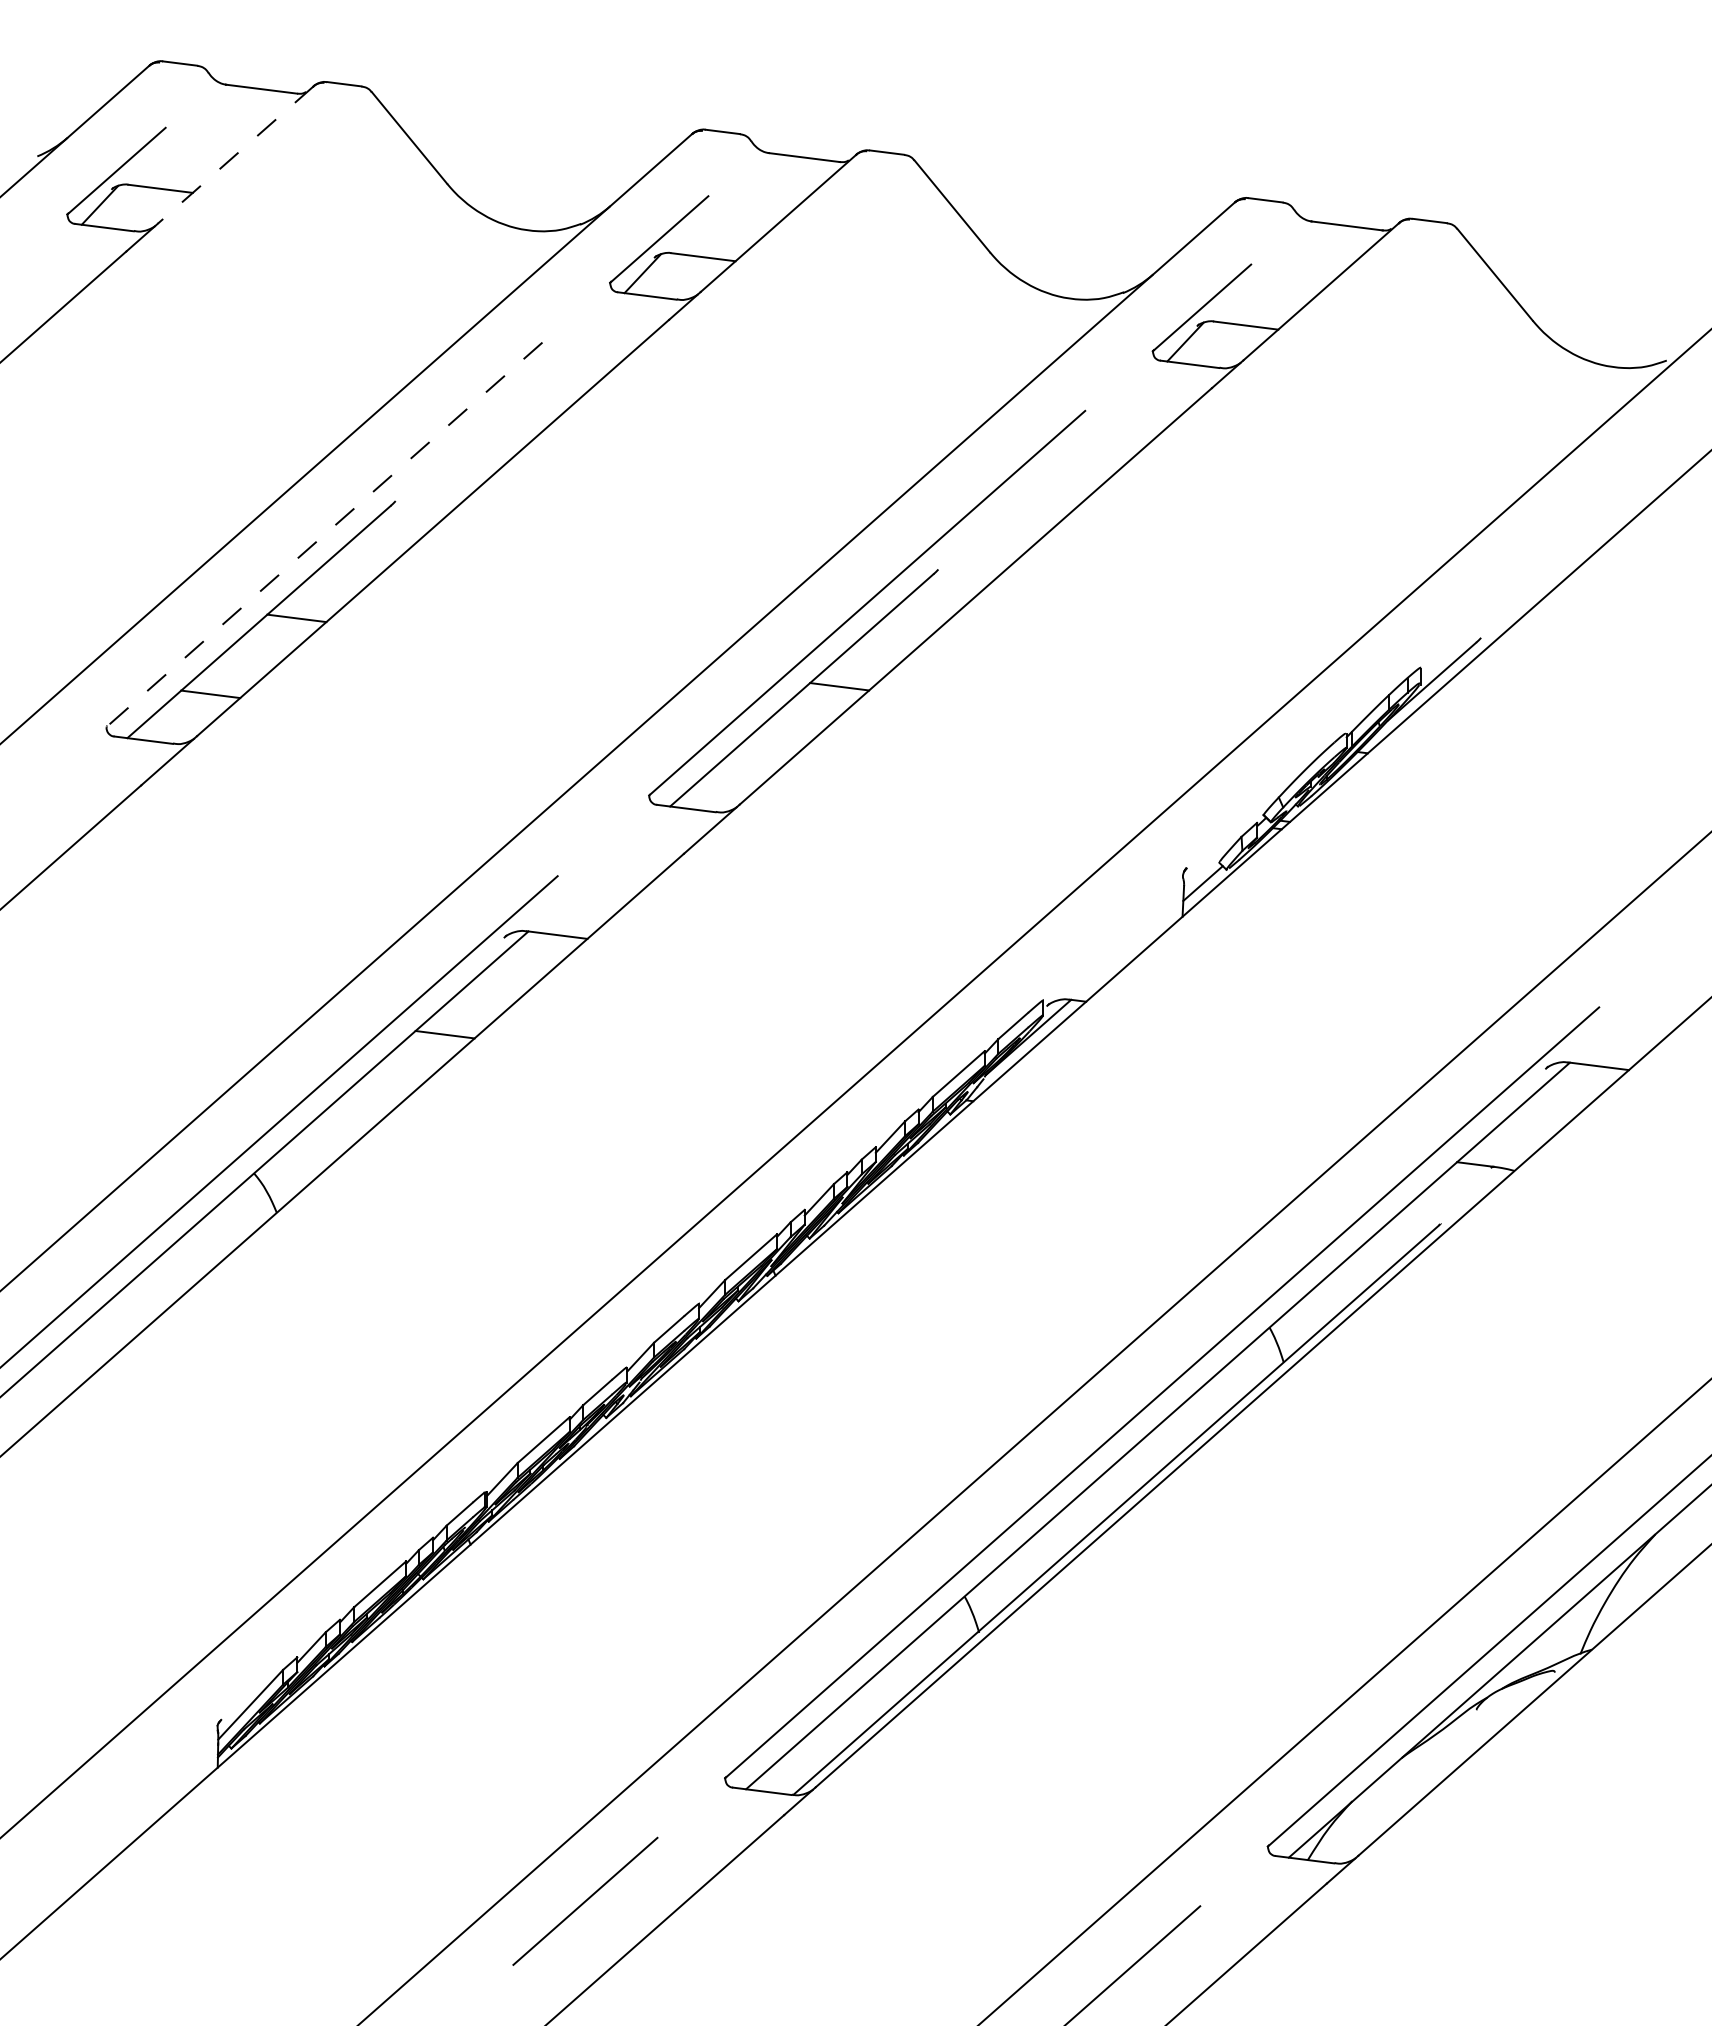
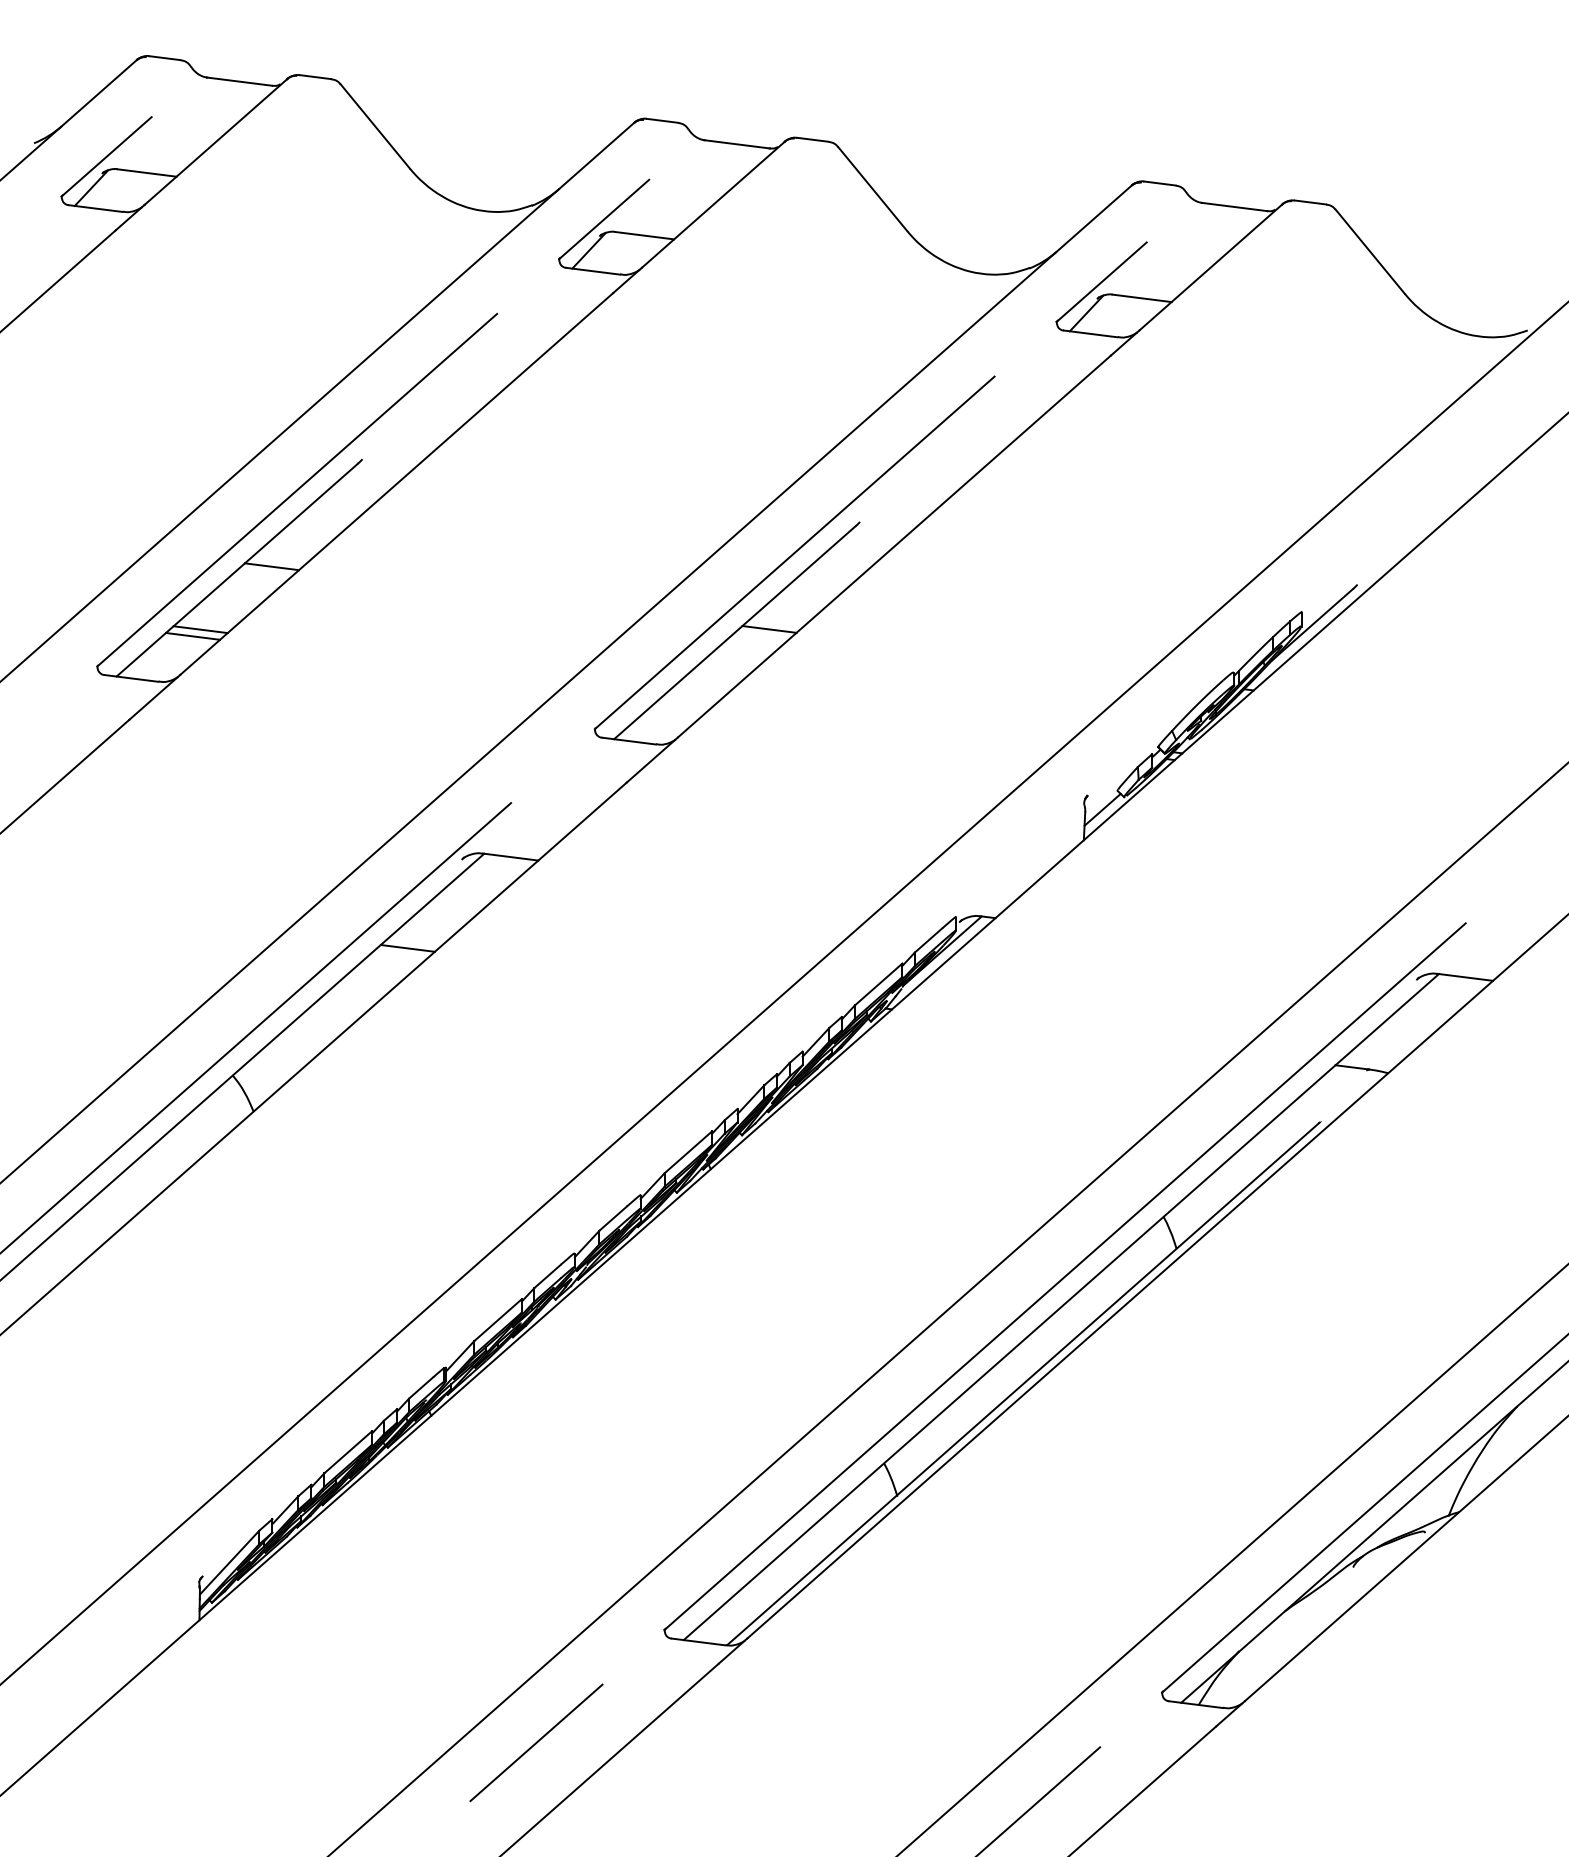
line: (235, 155) -> (215, 142), dashed -> solid
line: (323, 535) -> (296, 490), dashed -> solid
line: (218, 686) -> (200, 629), added

